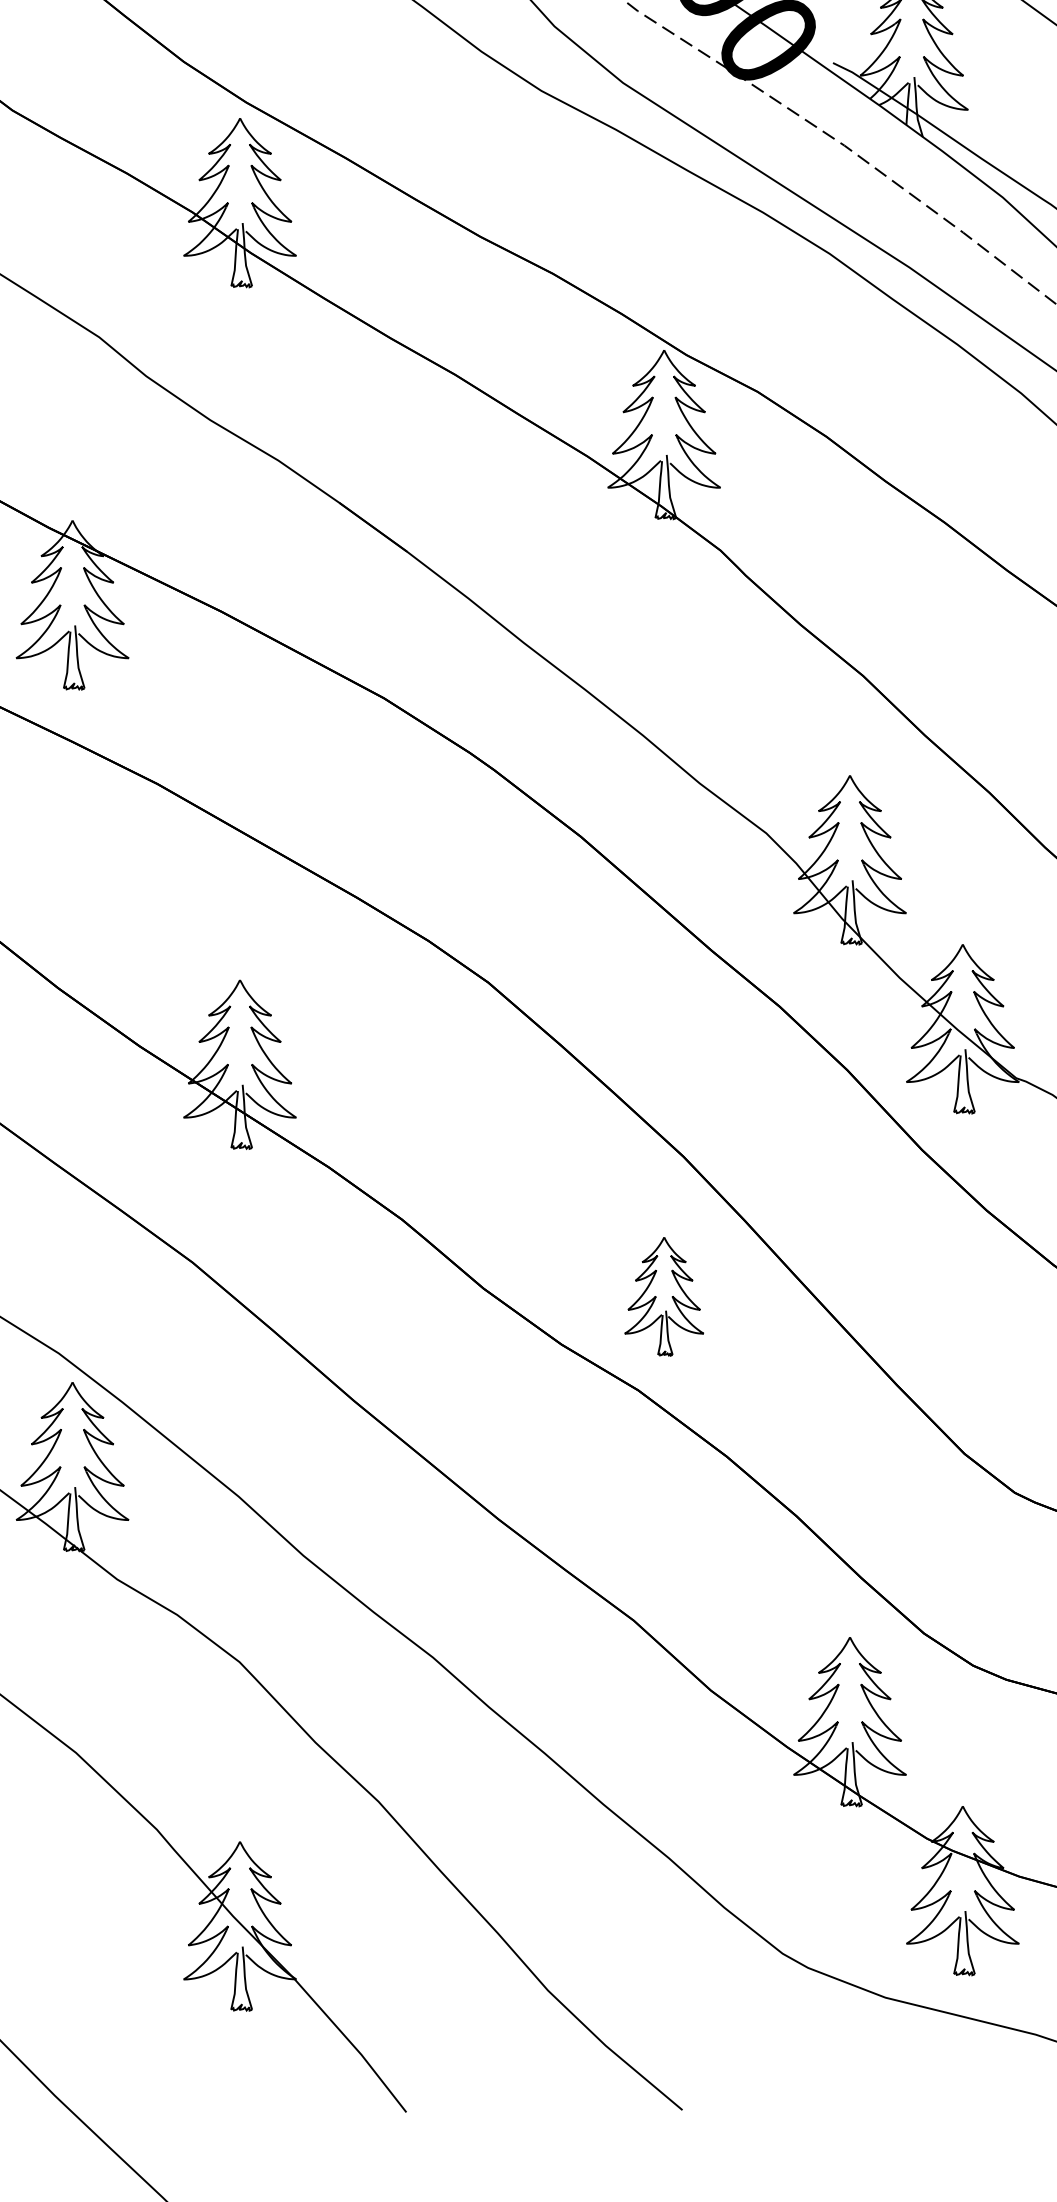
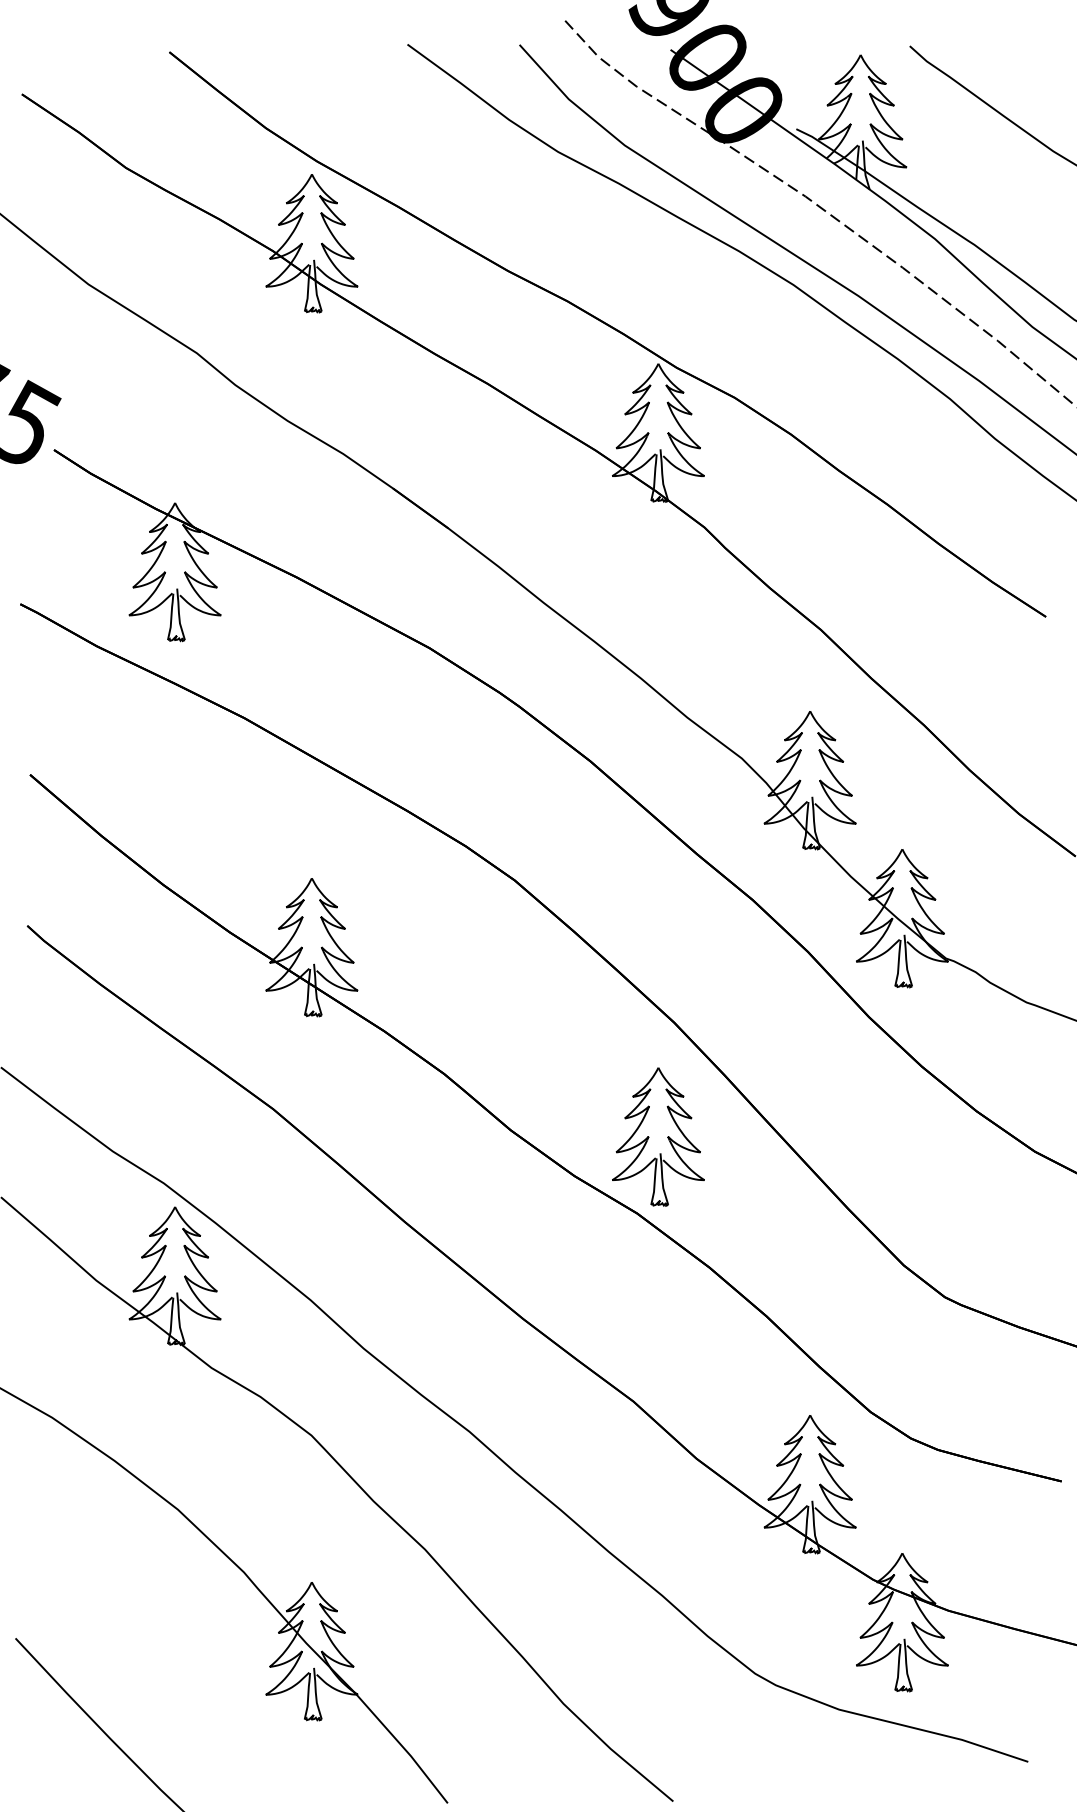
part: (664, 1296) -> (658, 1136), size x1.43

